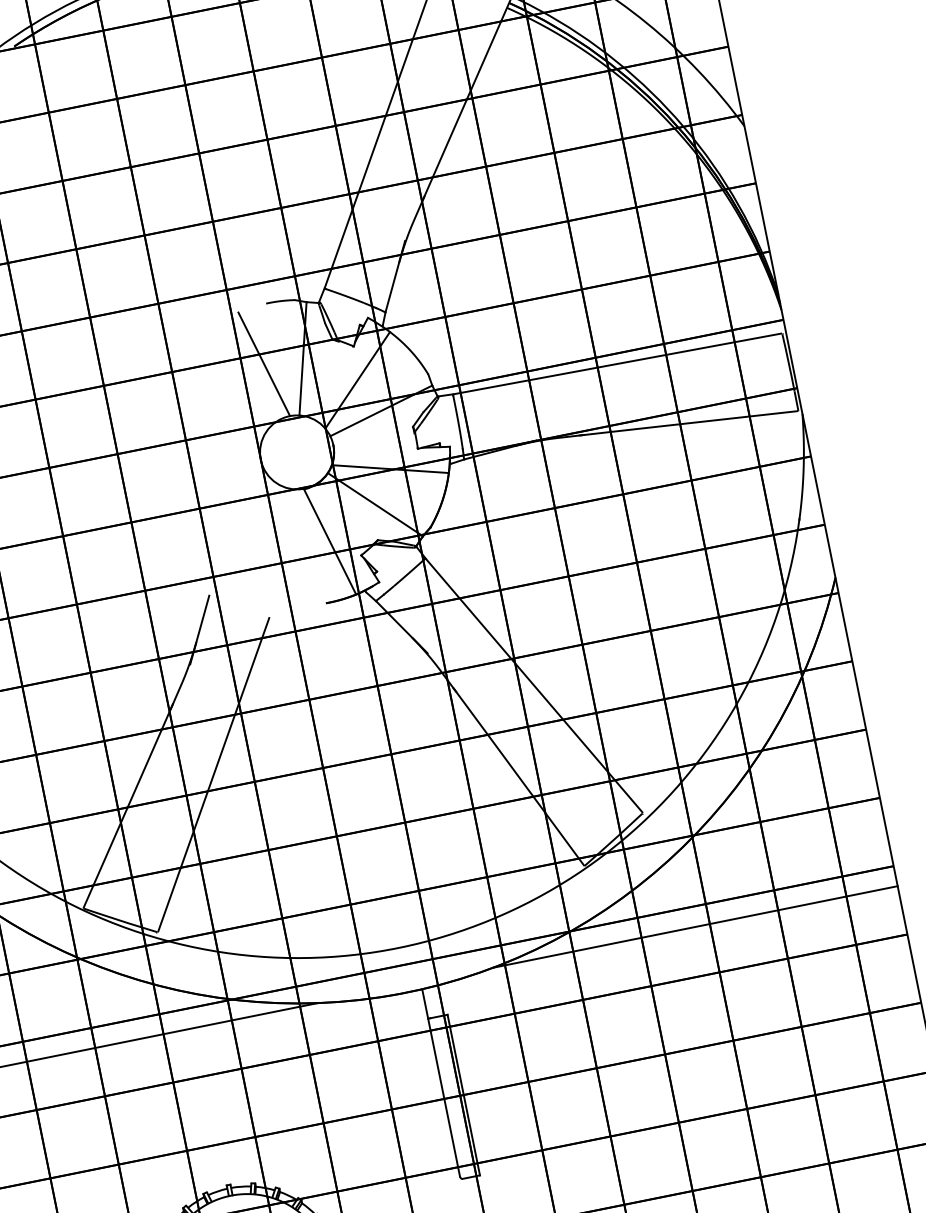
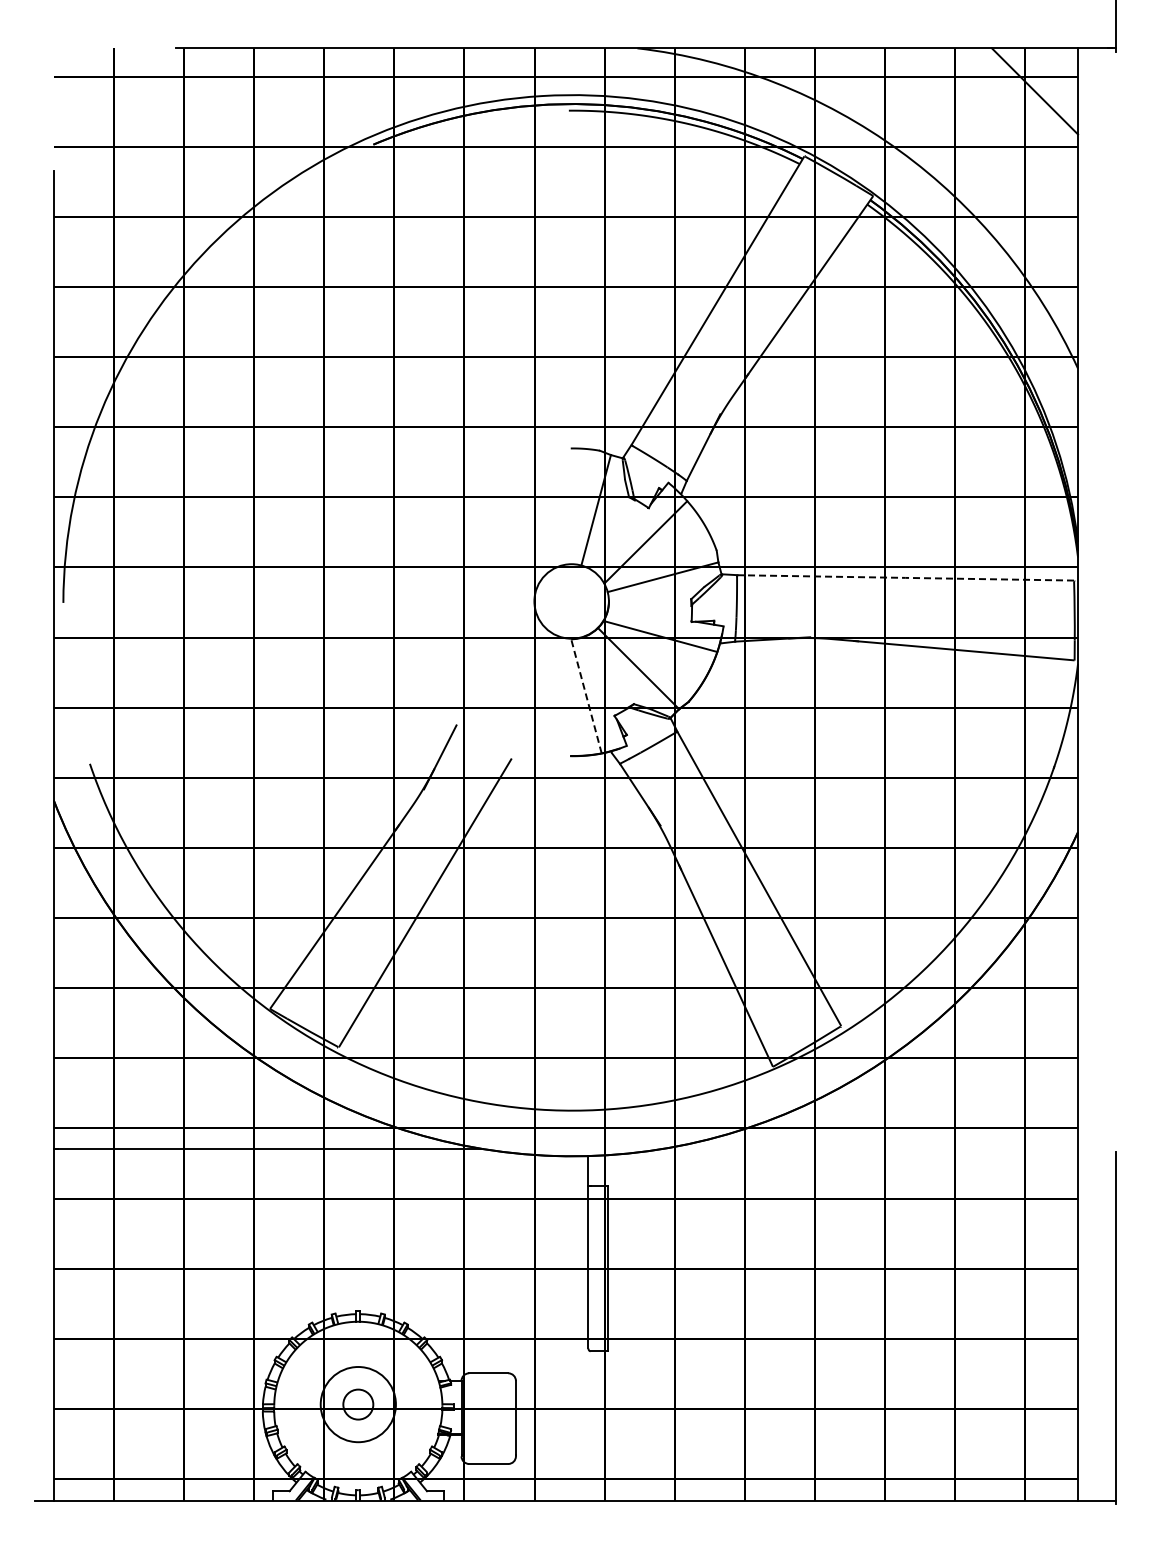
line: (263, 363) -> (556, 507), removed
line: (617, 363) -> (905, 577), solid -> dashed
line: (329, 541) -> (586, 695), solid -> dashed
line: (695, 926) -> (870, 1148), removed

